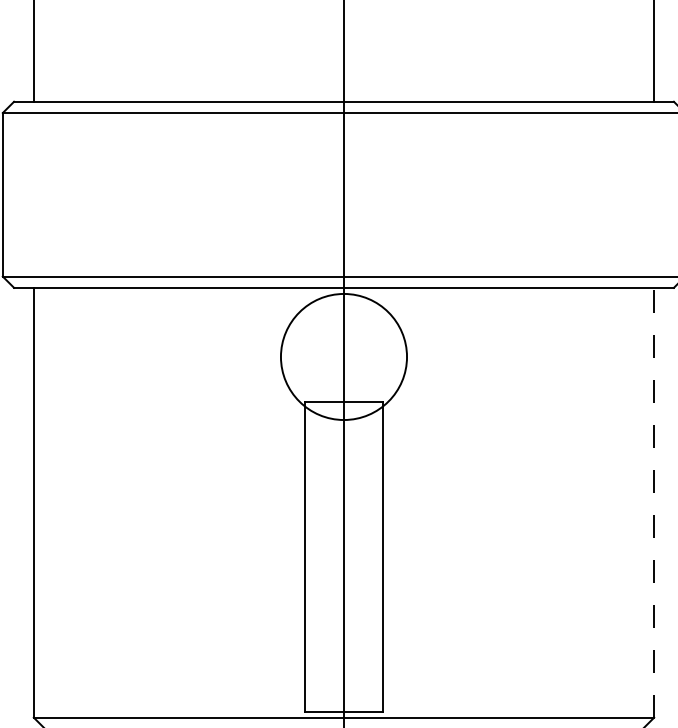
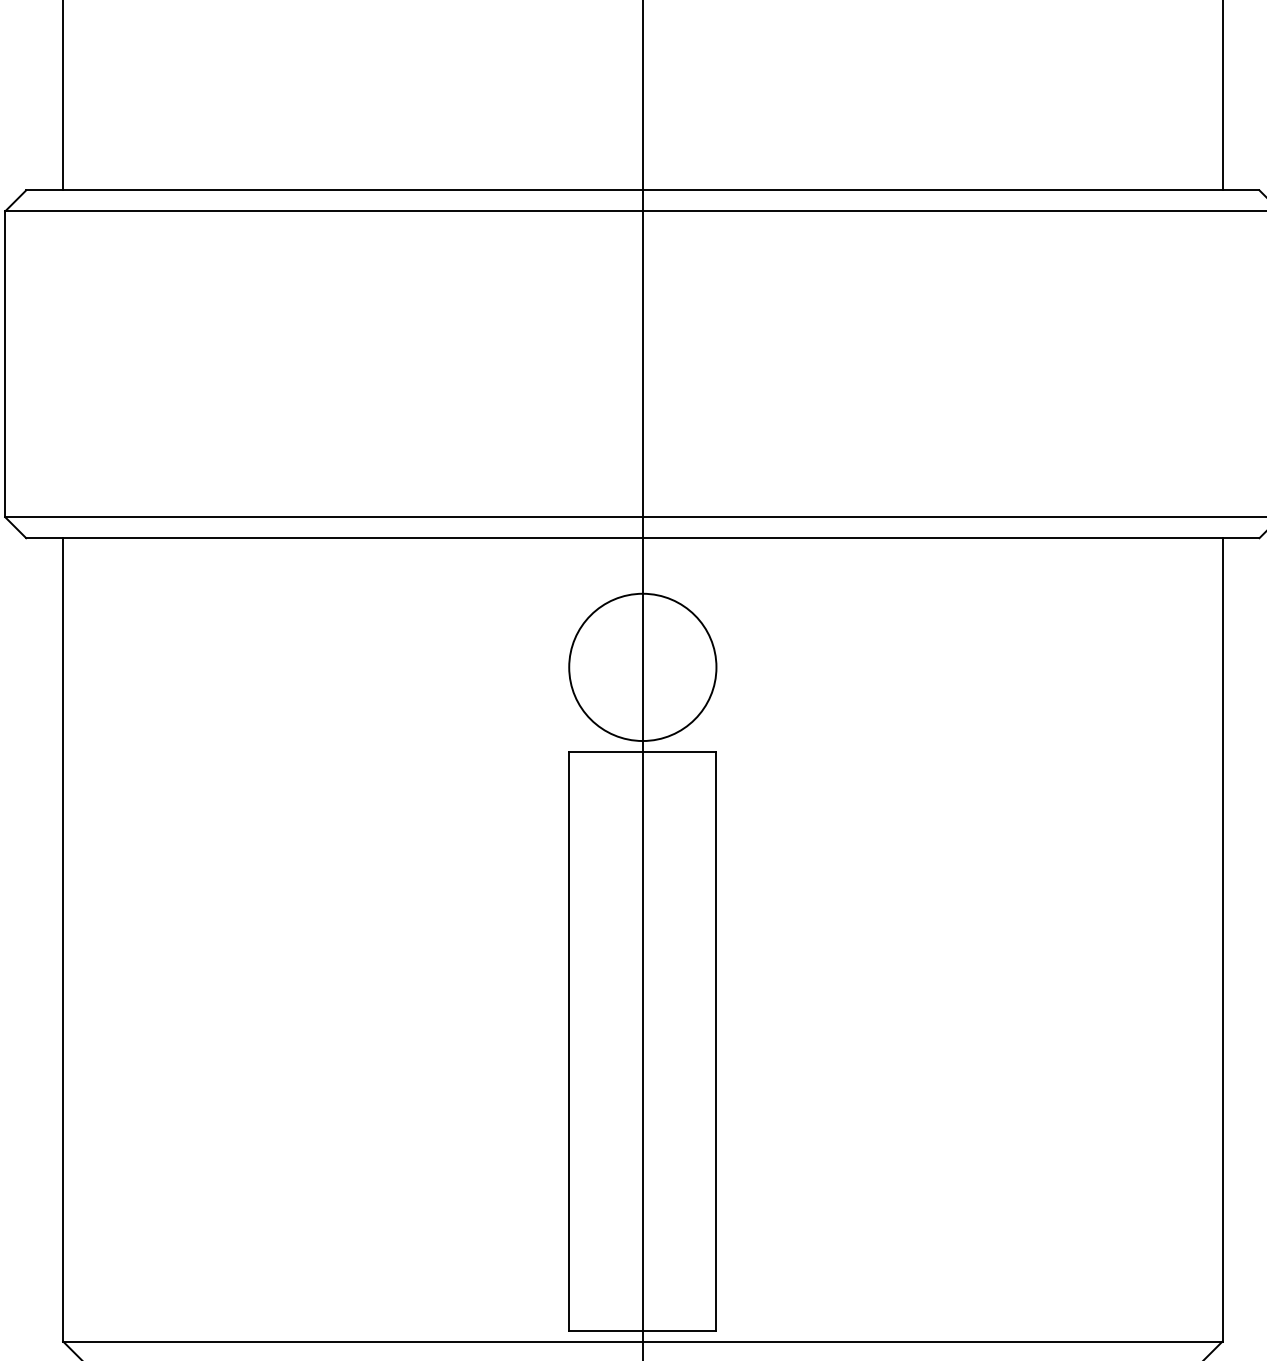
circle: (343, 356) -> (641, 666), size x0.62
line: (654, 502) -> (1223, 939), dashed -> solid

